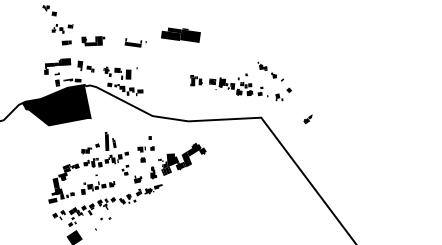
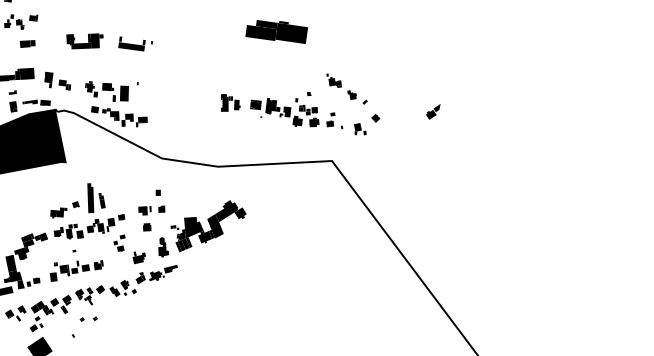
part: (180, 34) -> (276, 30), moved
part: (93, 41) -> (85, 41), moved
part: (307, 119) -> (432, 112), moved

